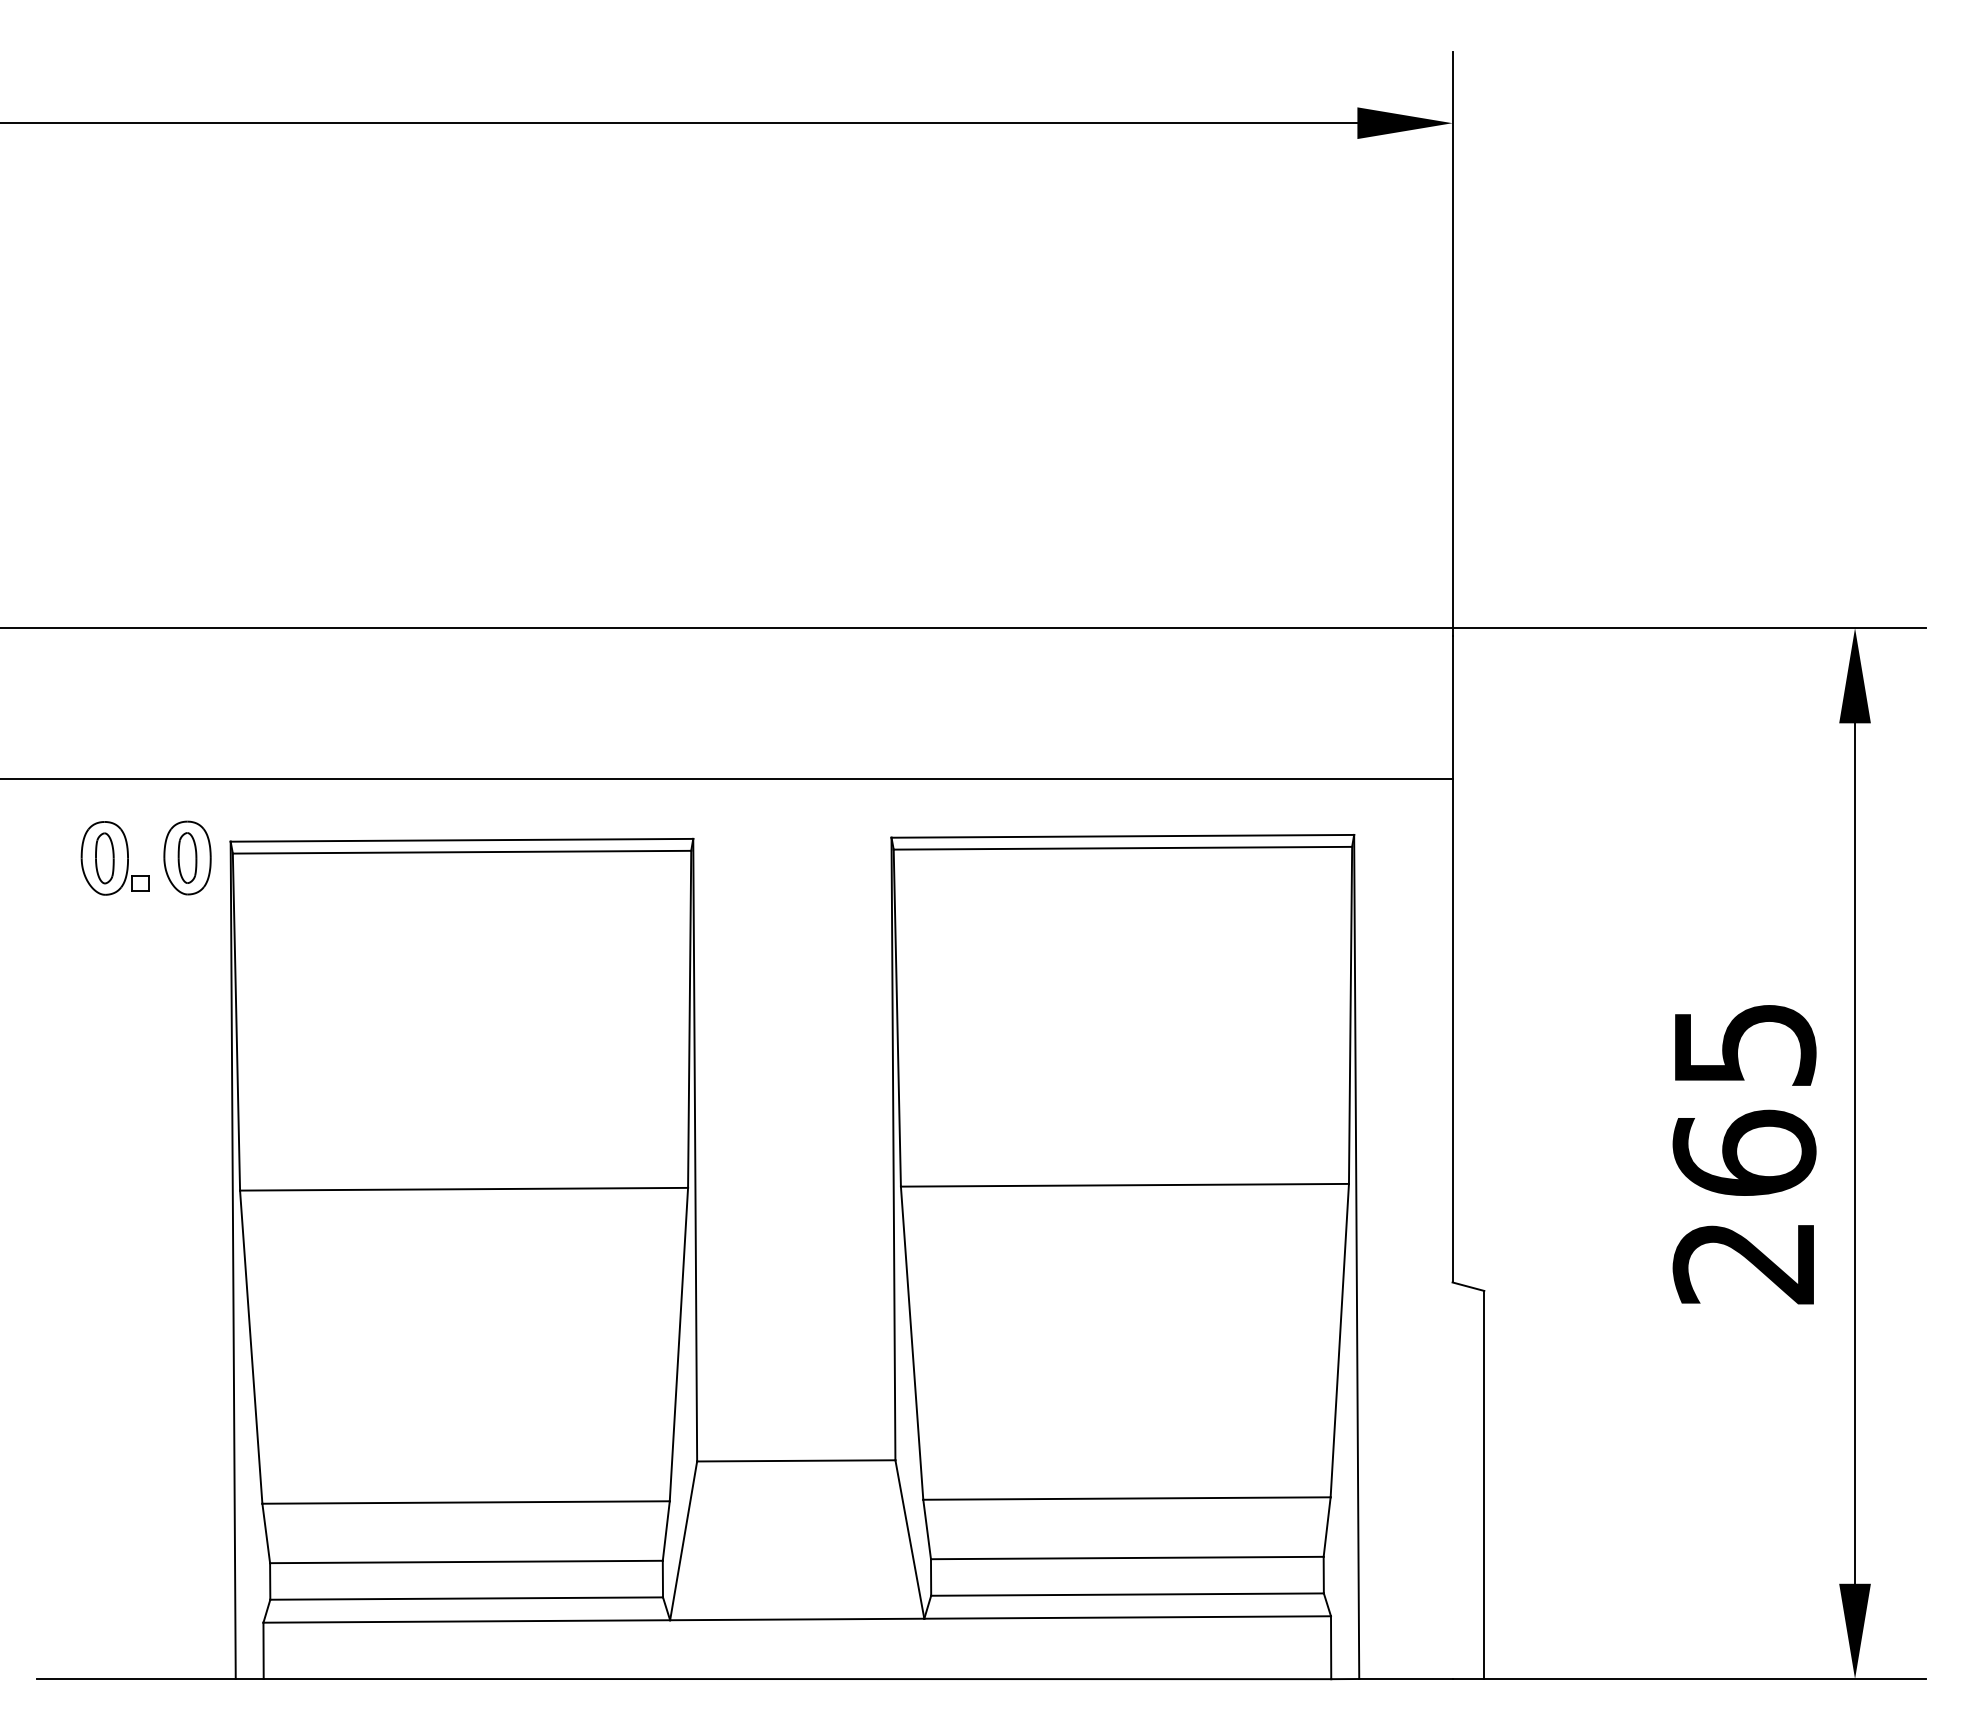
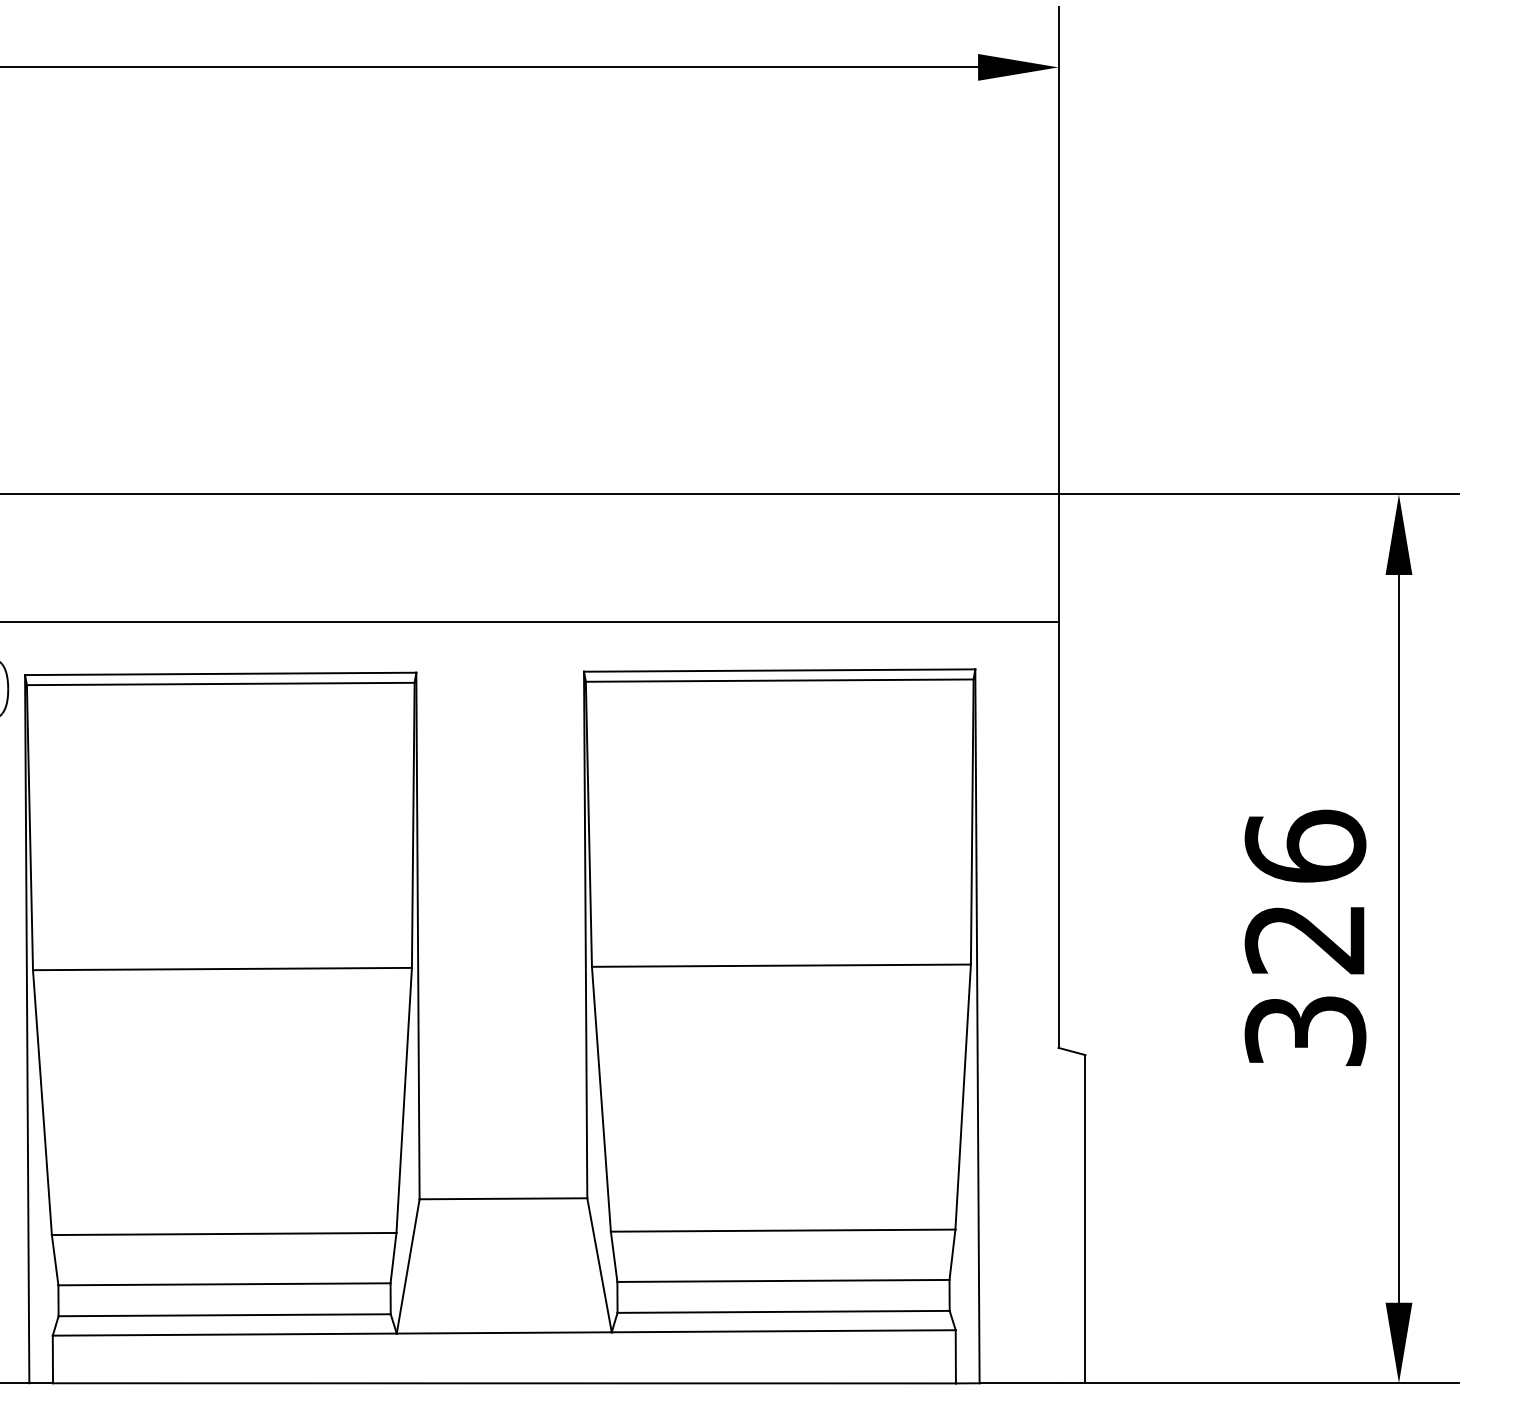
text: (1744, 1152) -> (1305, 937), 265 -> 326

